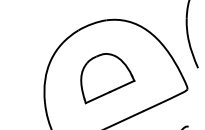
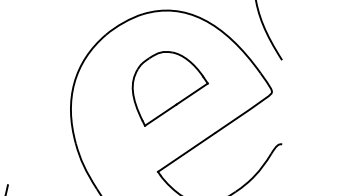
part: (107, 79) -> (169, 88), moved

